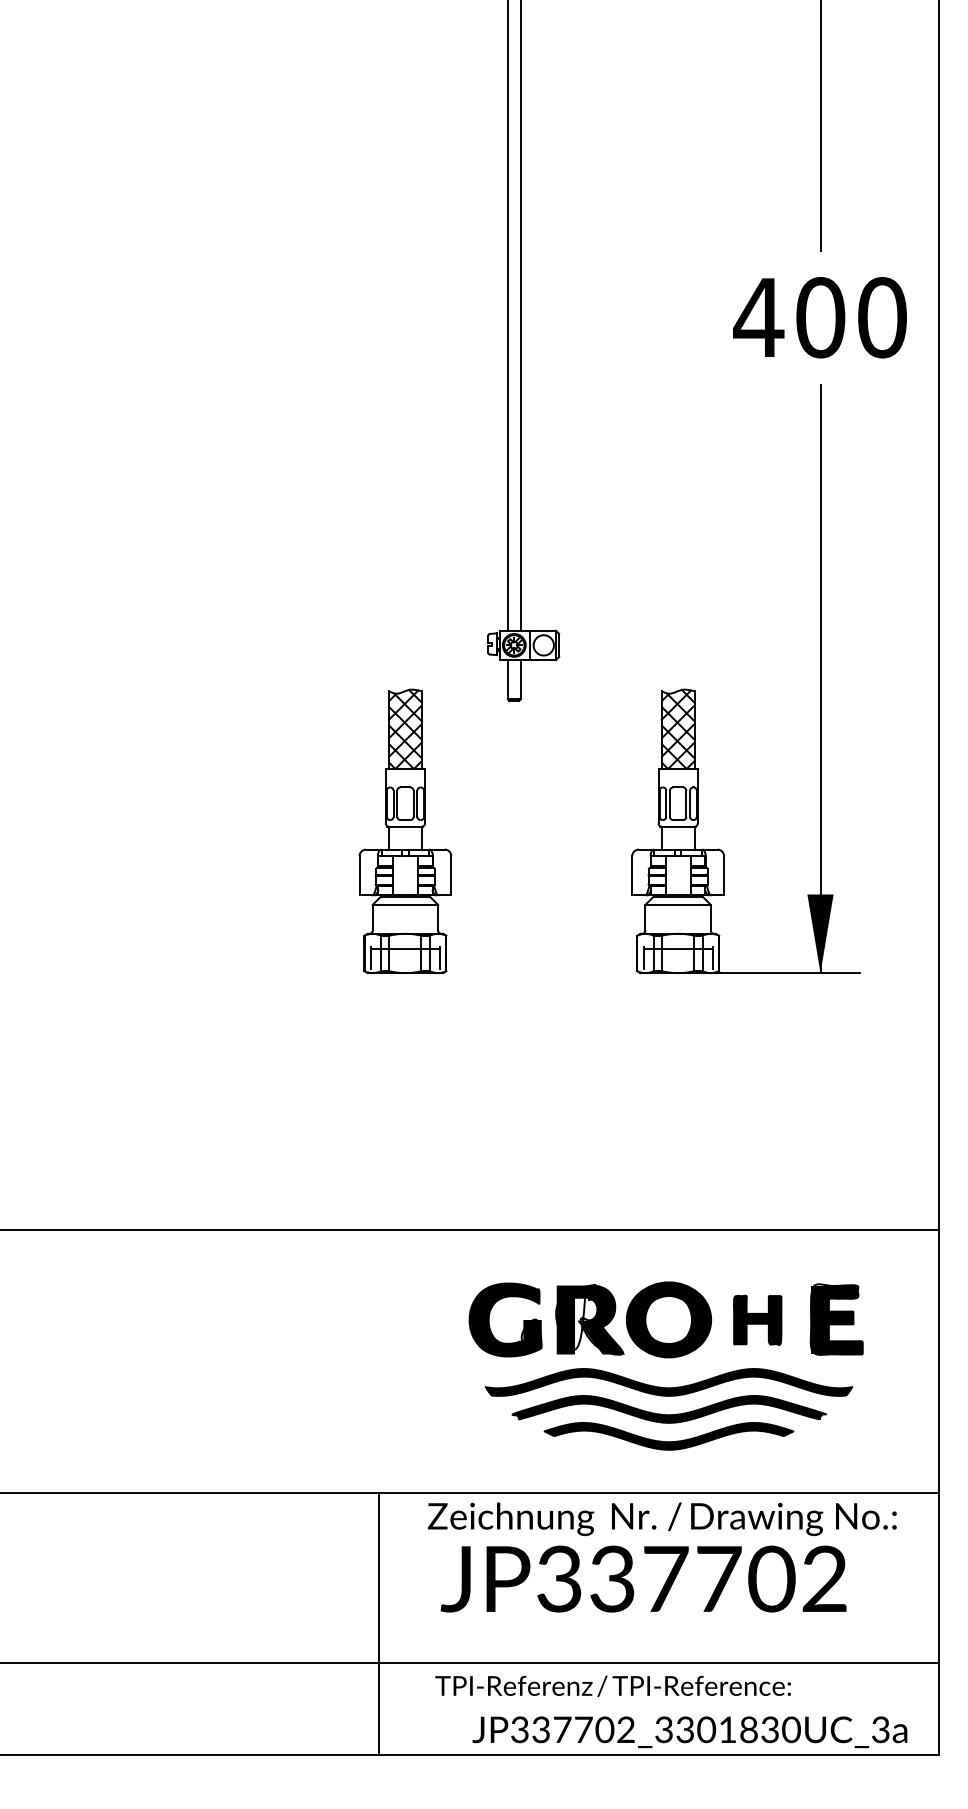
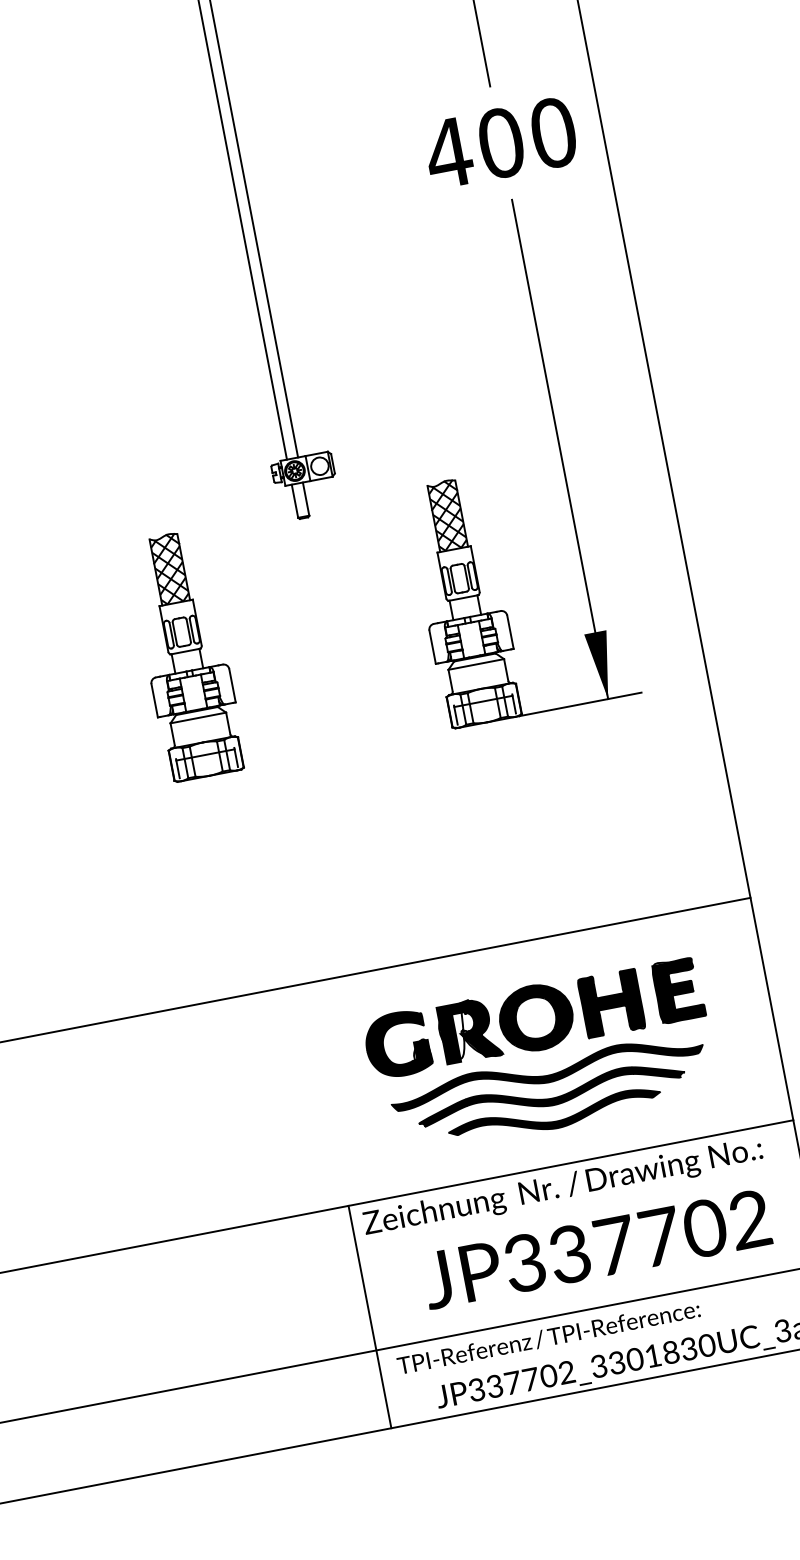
part: (405, 831) -> (186, 655), moved
part: (757, 1320) -> (611, 1003), size x1.43
text: (643, 1578) -> (596, 1248), moved
line: (379, 1623) -> (370, 1316), moved

